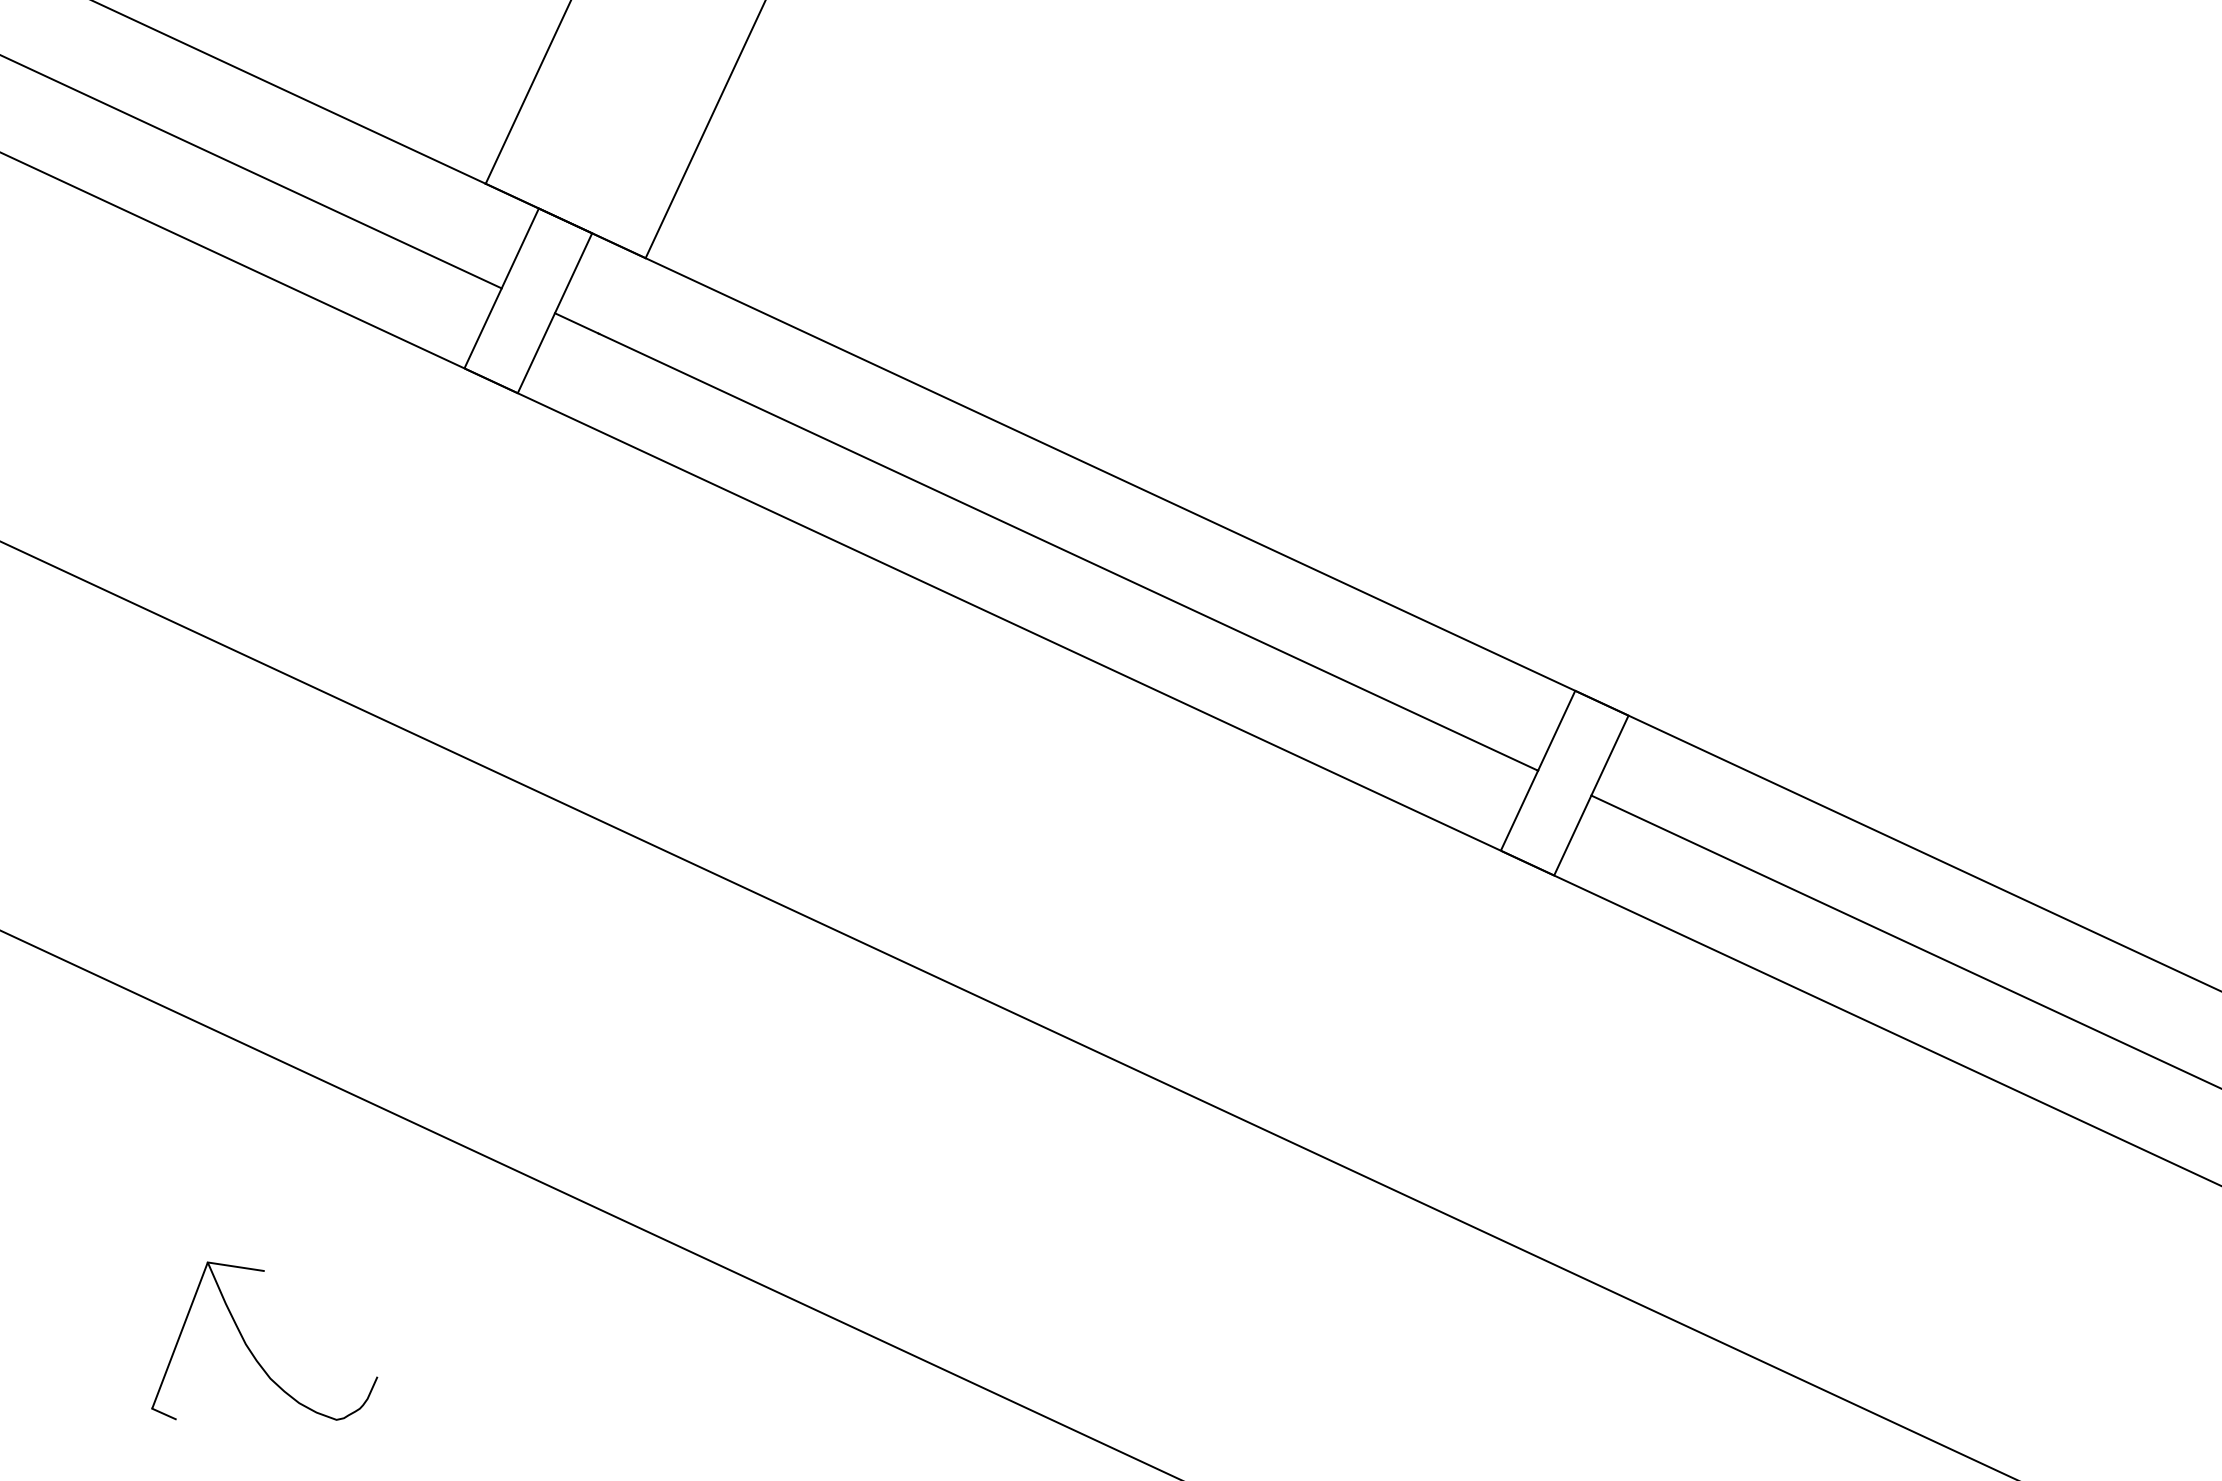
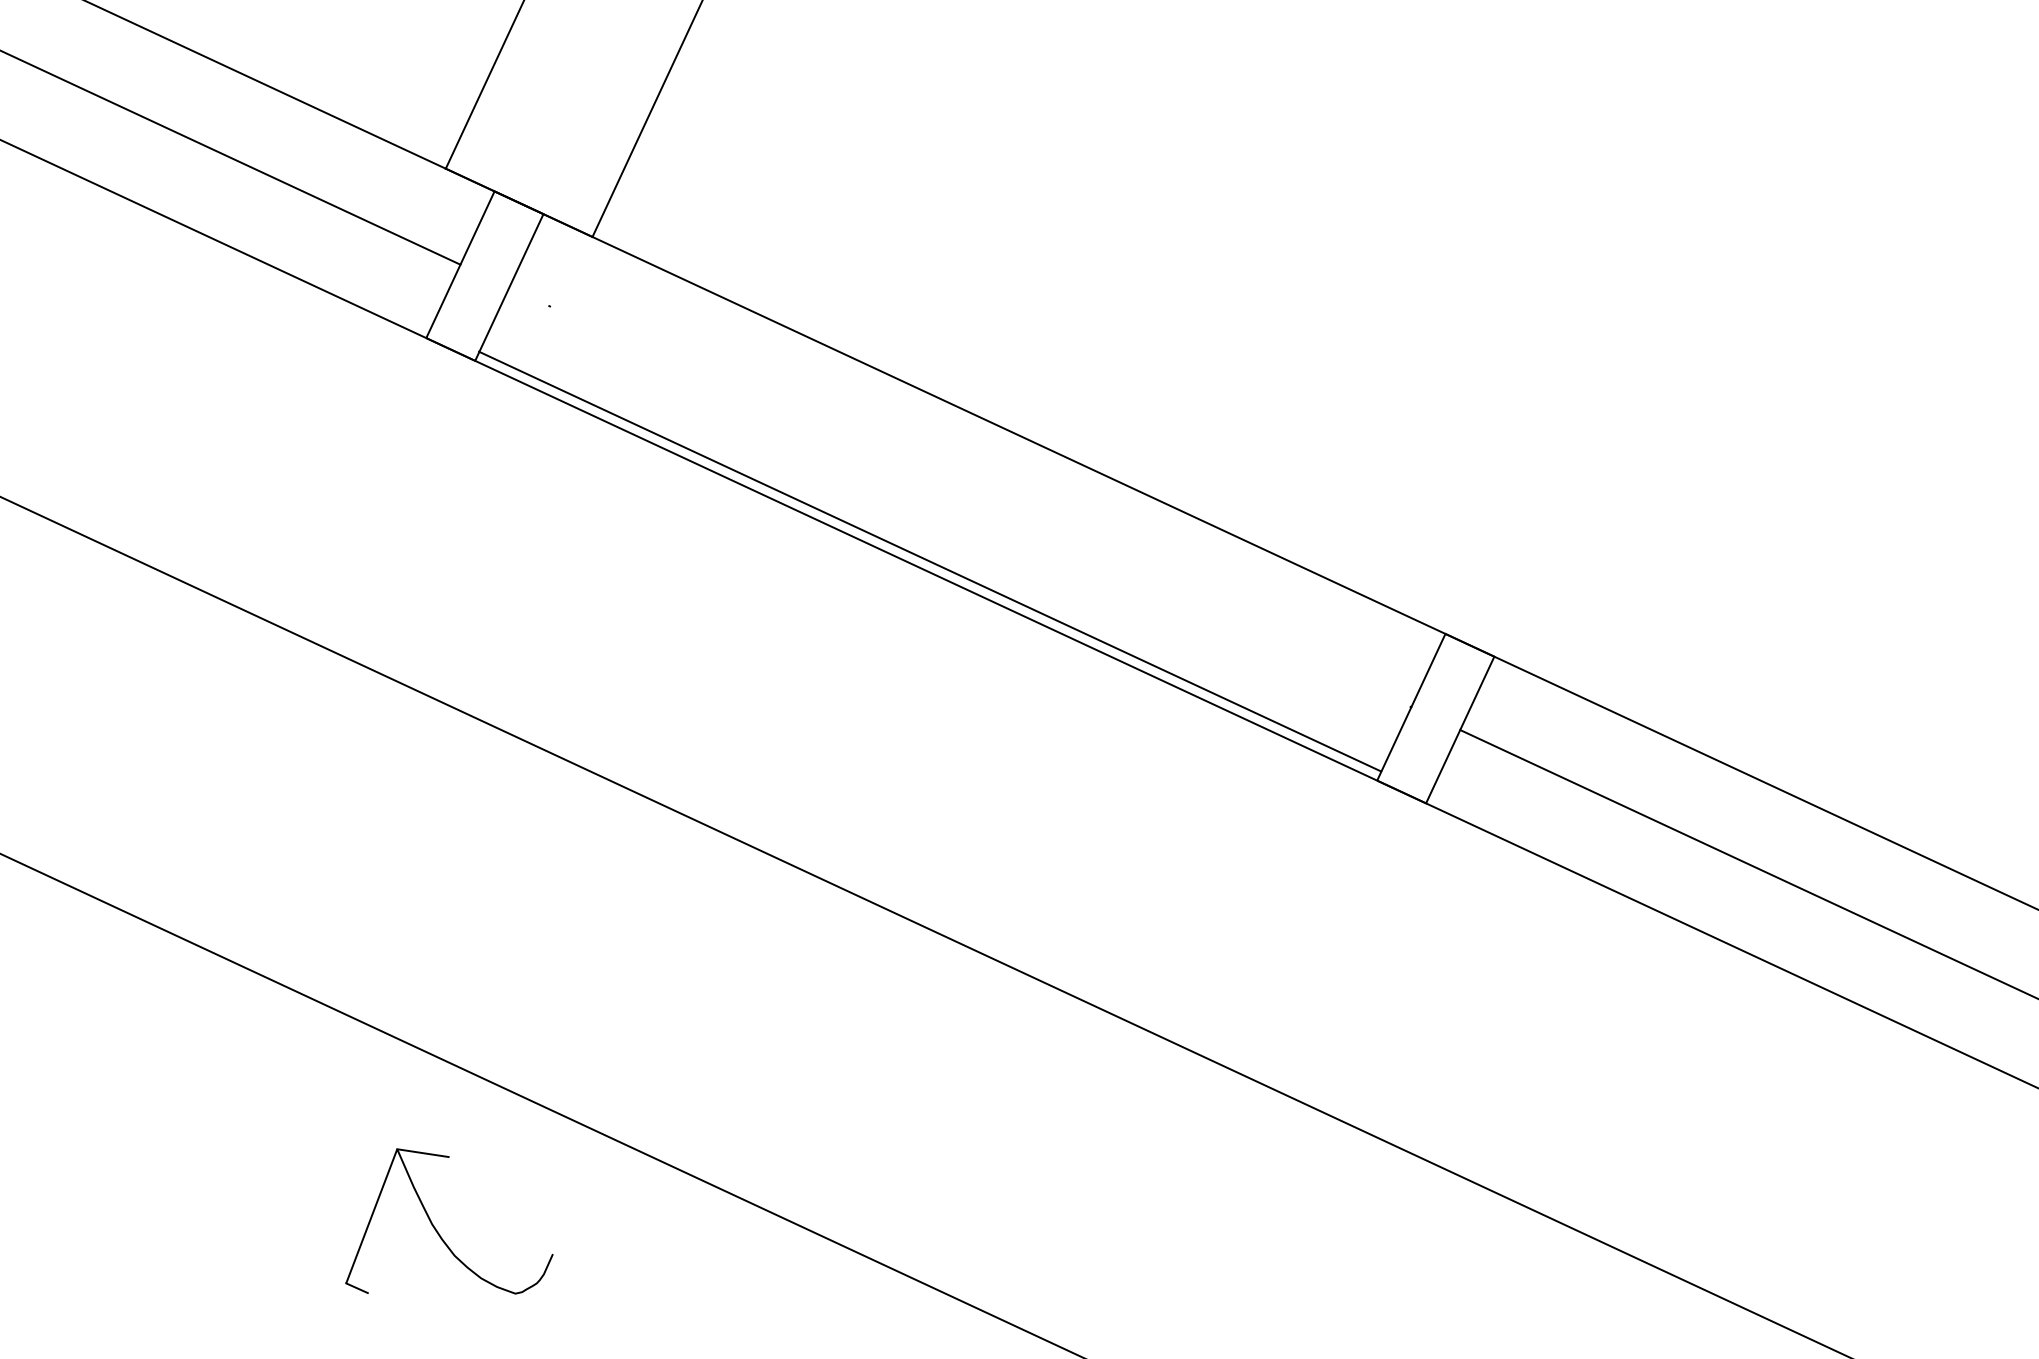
line: (1046, 541) -> (930, 561), moved
part: (251, 1350) -> (437, 1230), moved

